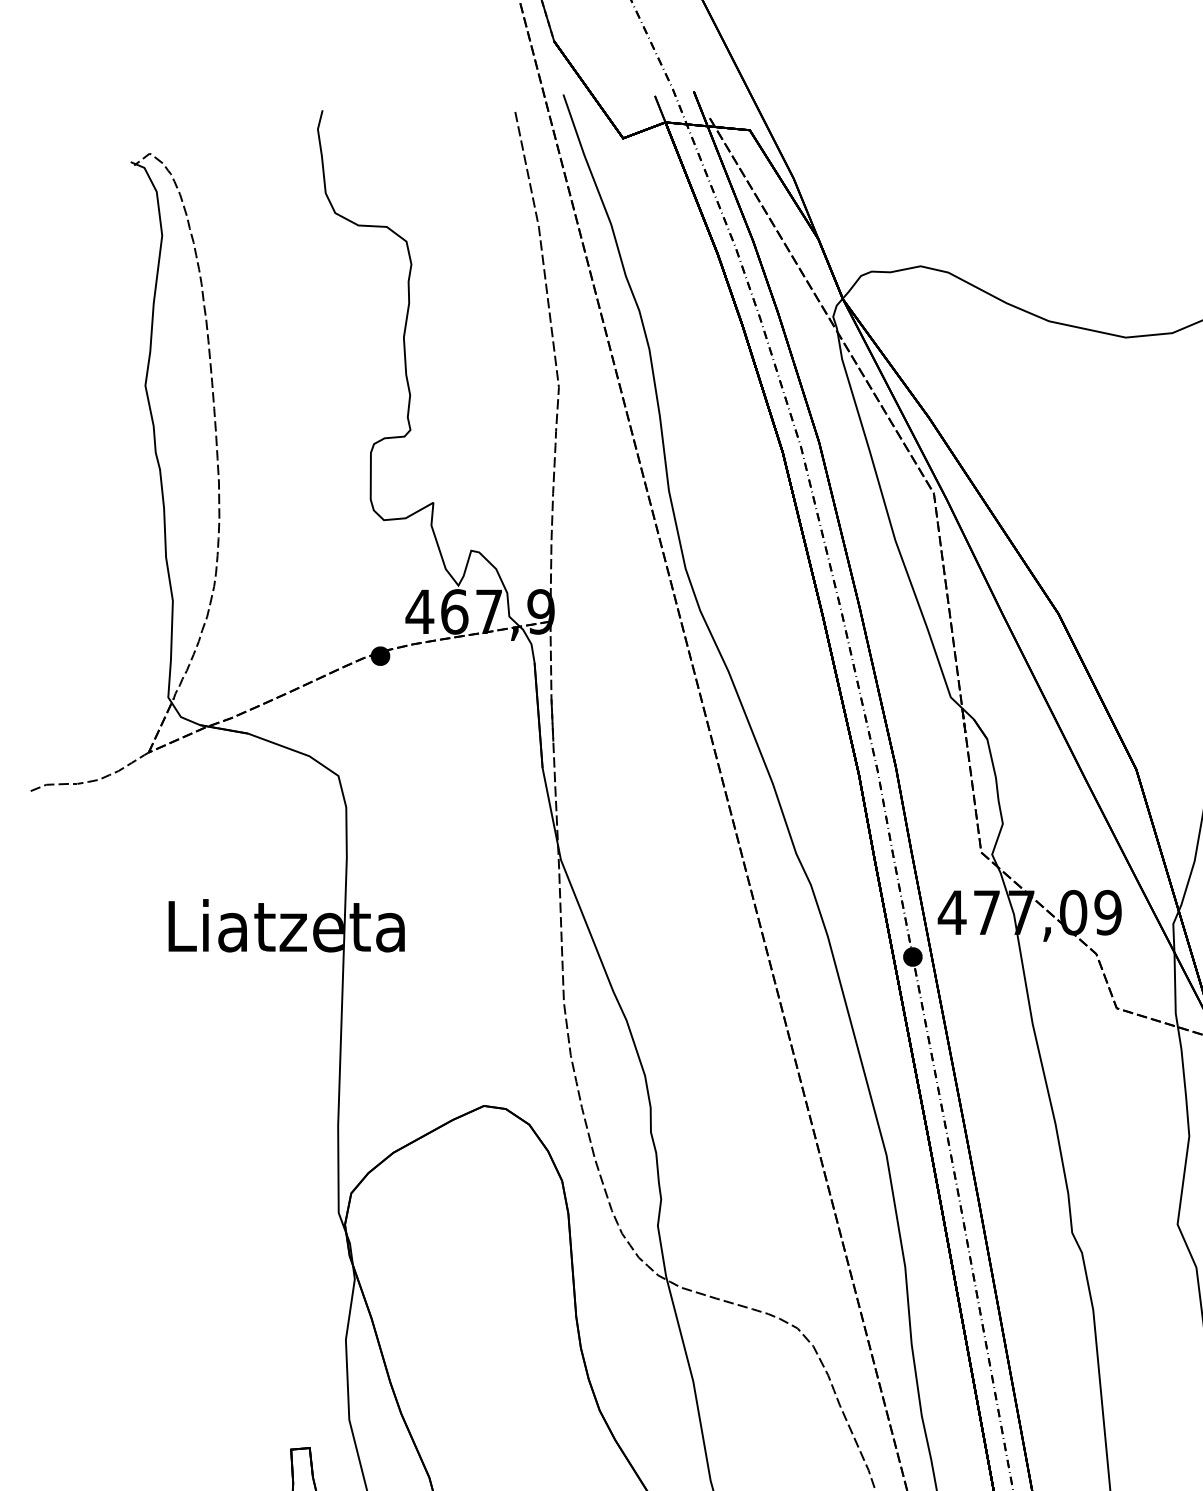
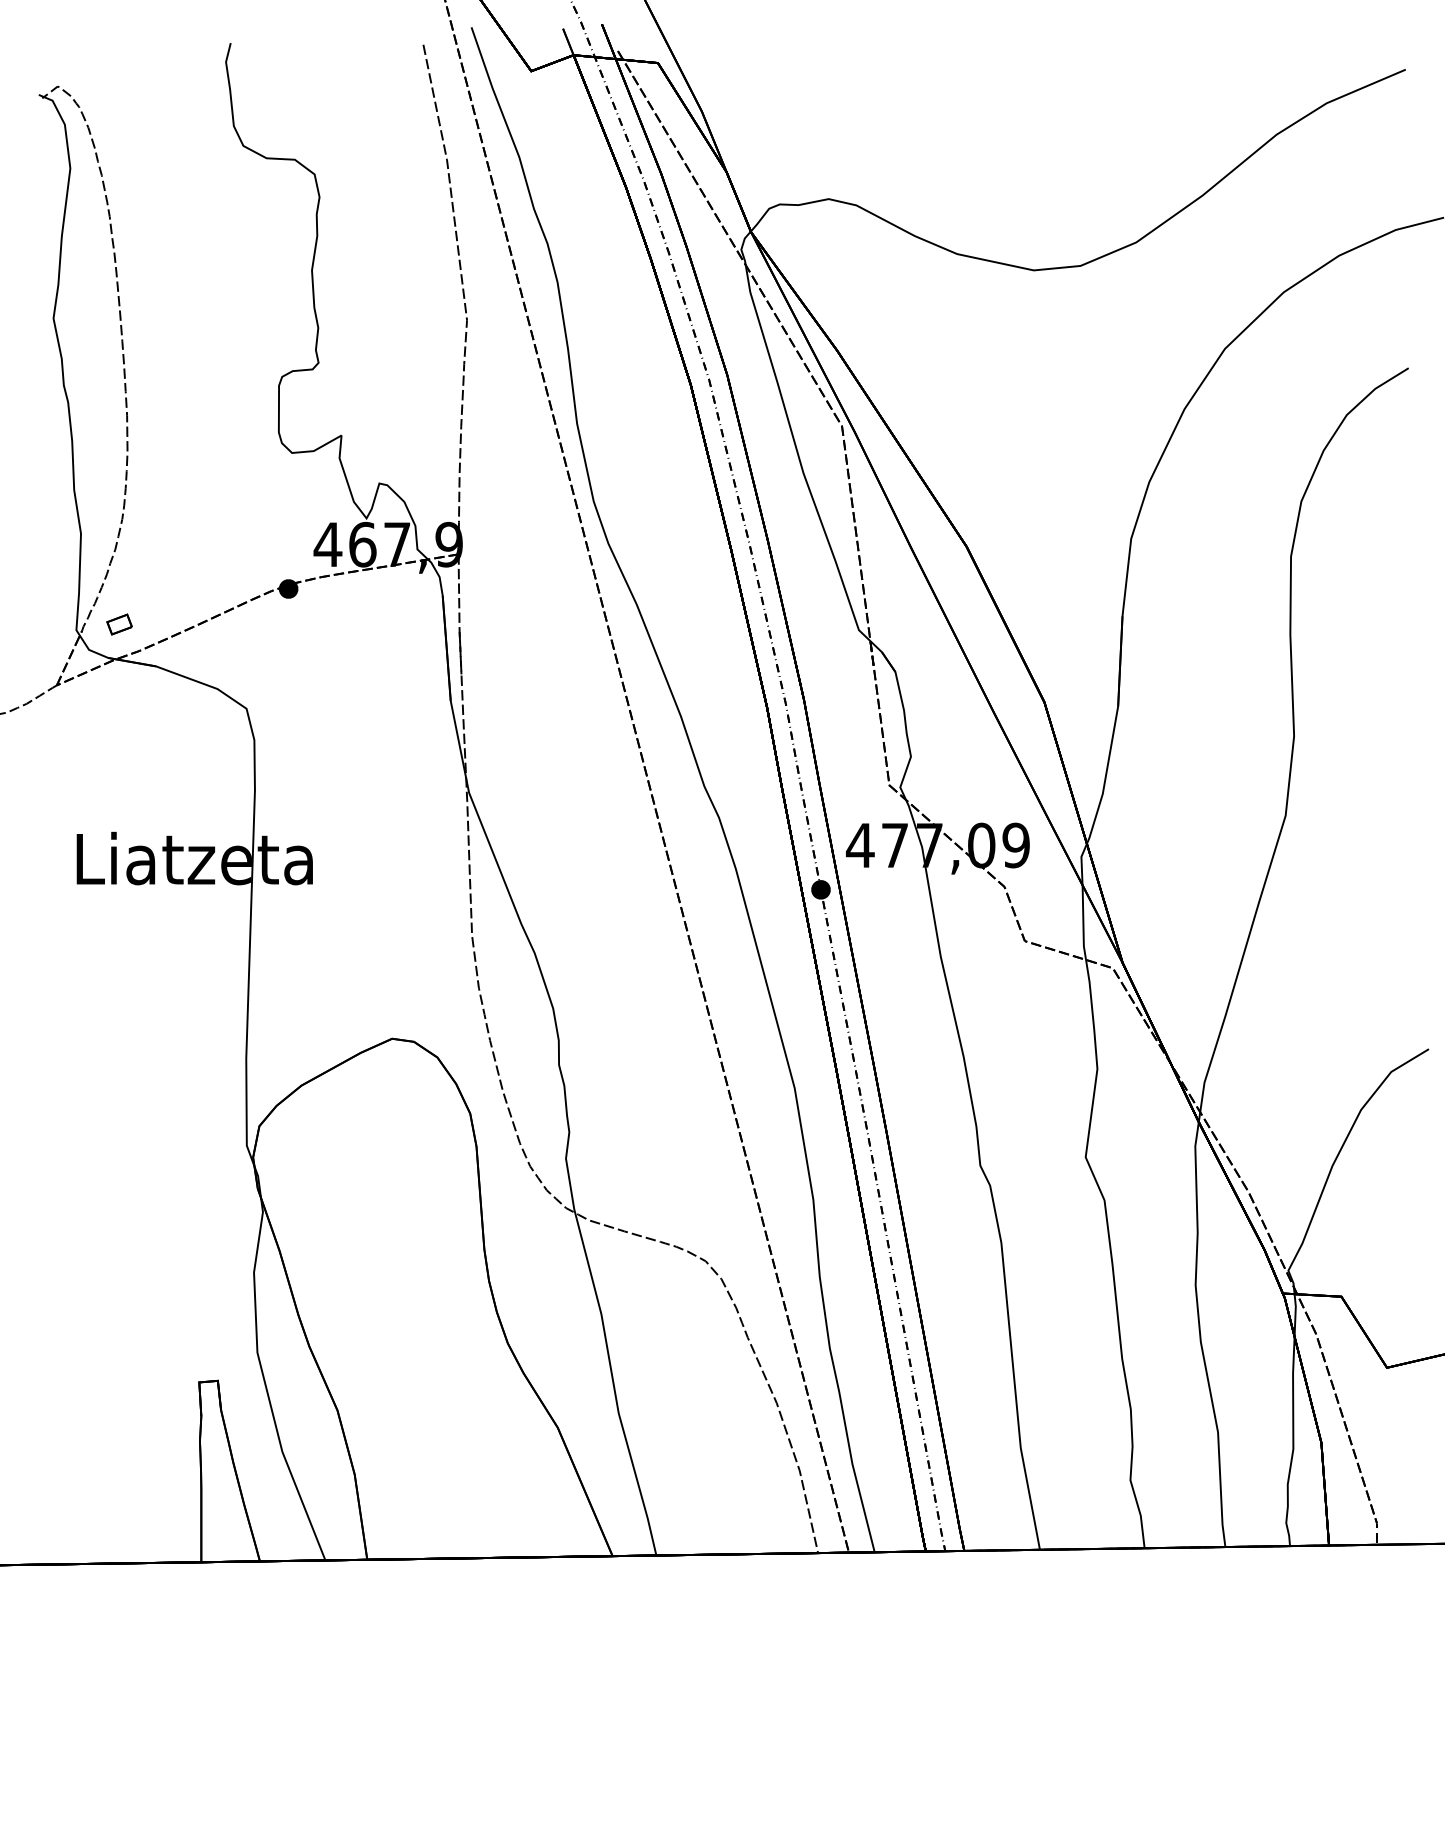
part: (211, 691) -> (119, 624), added

